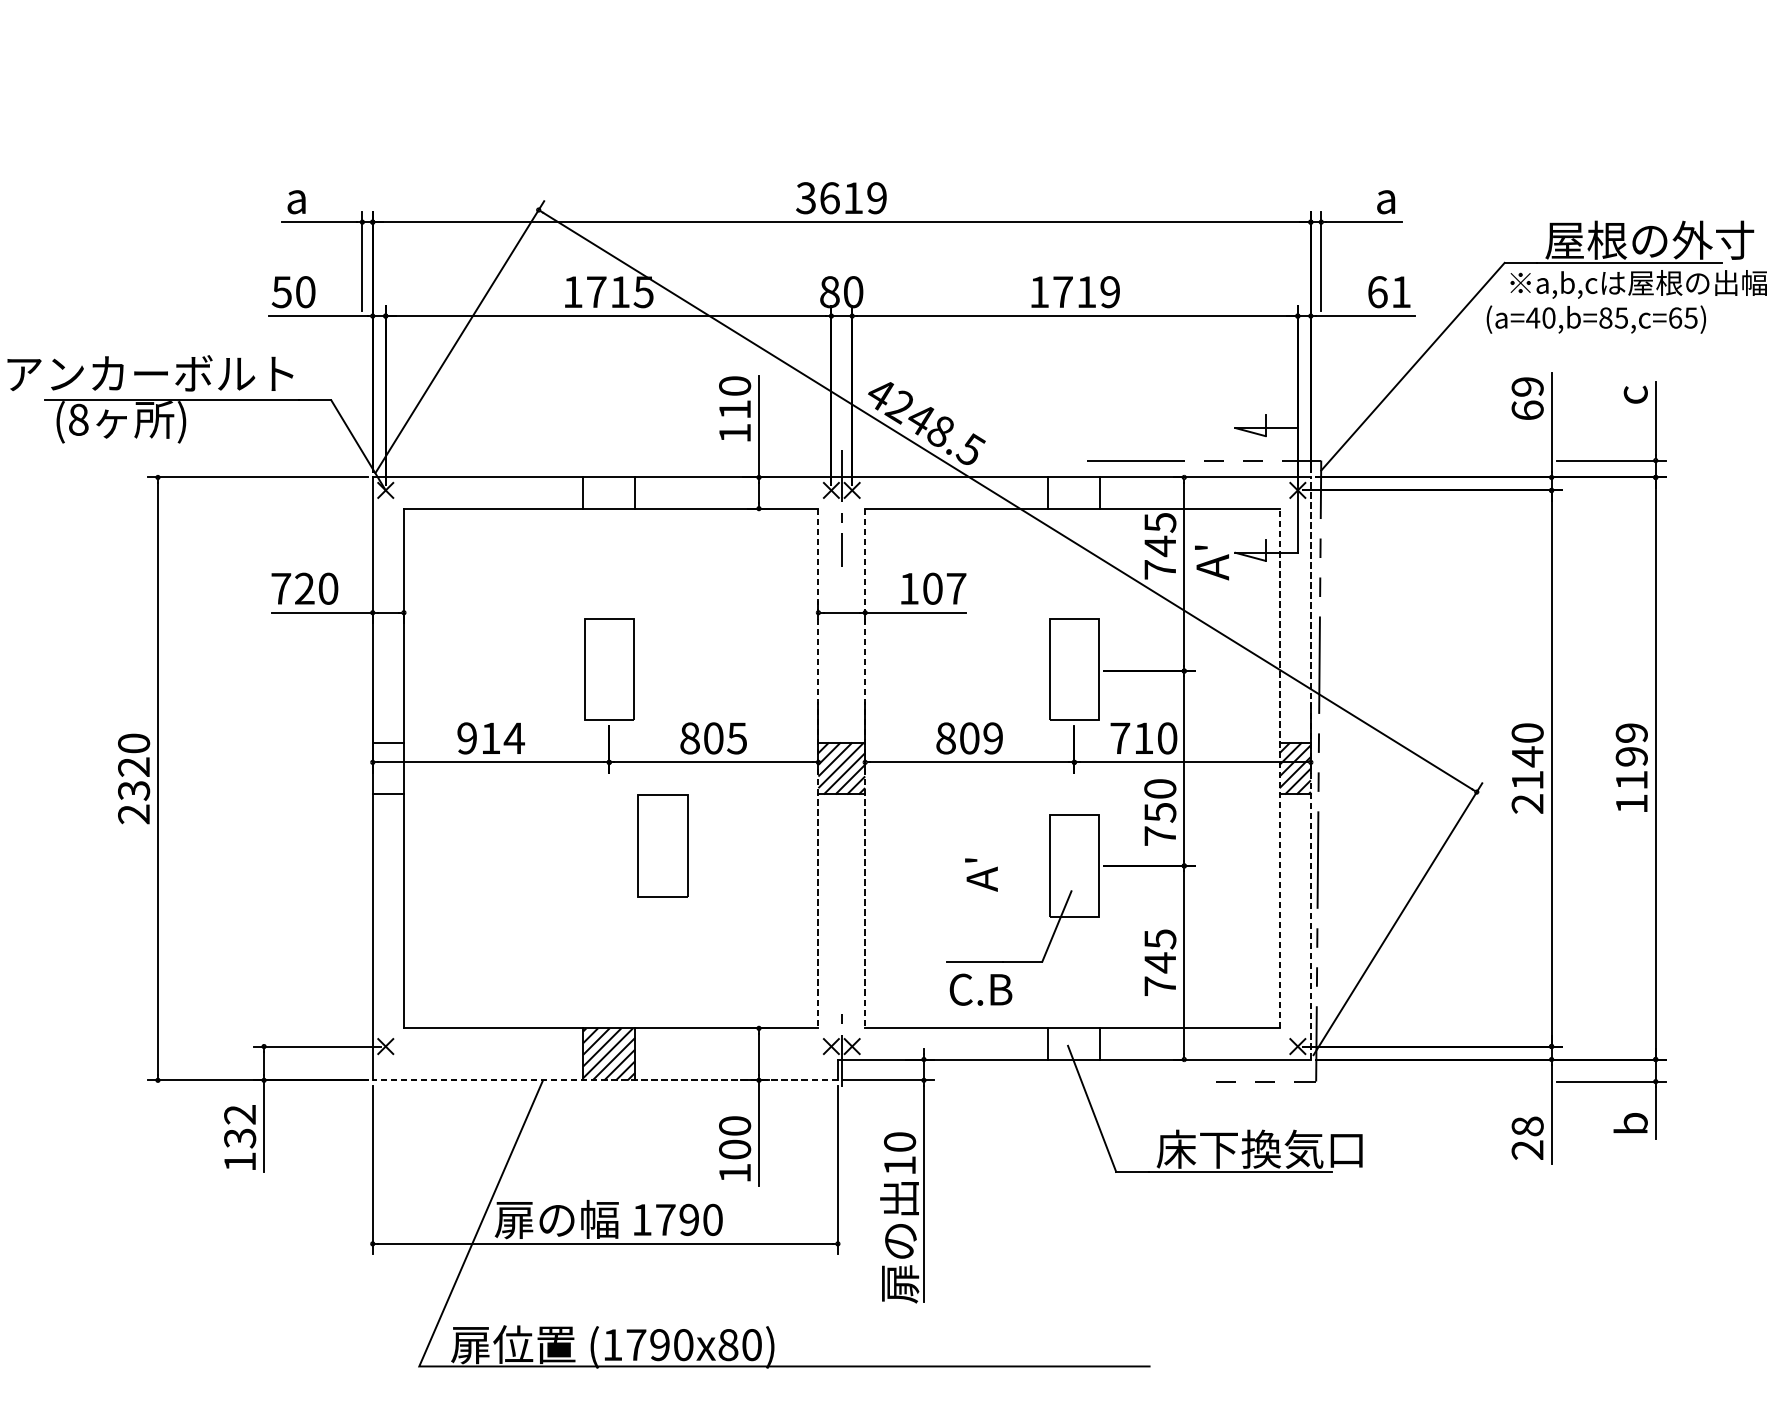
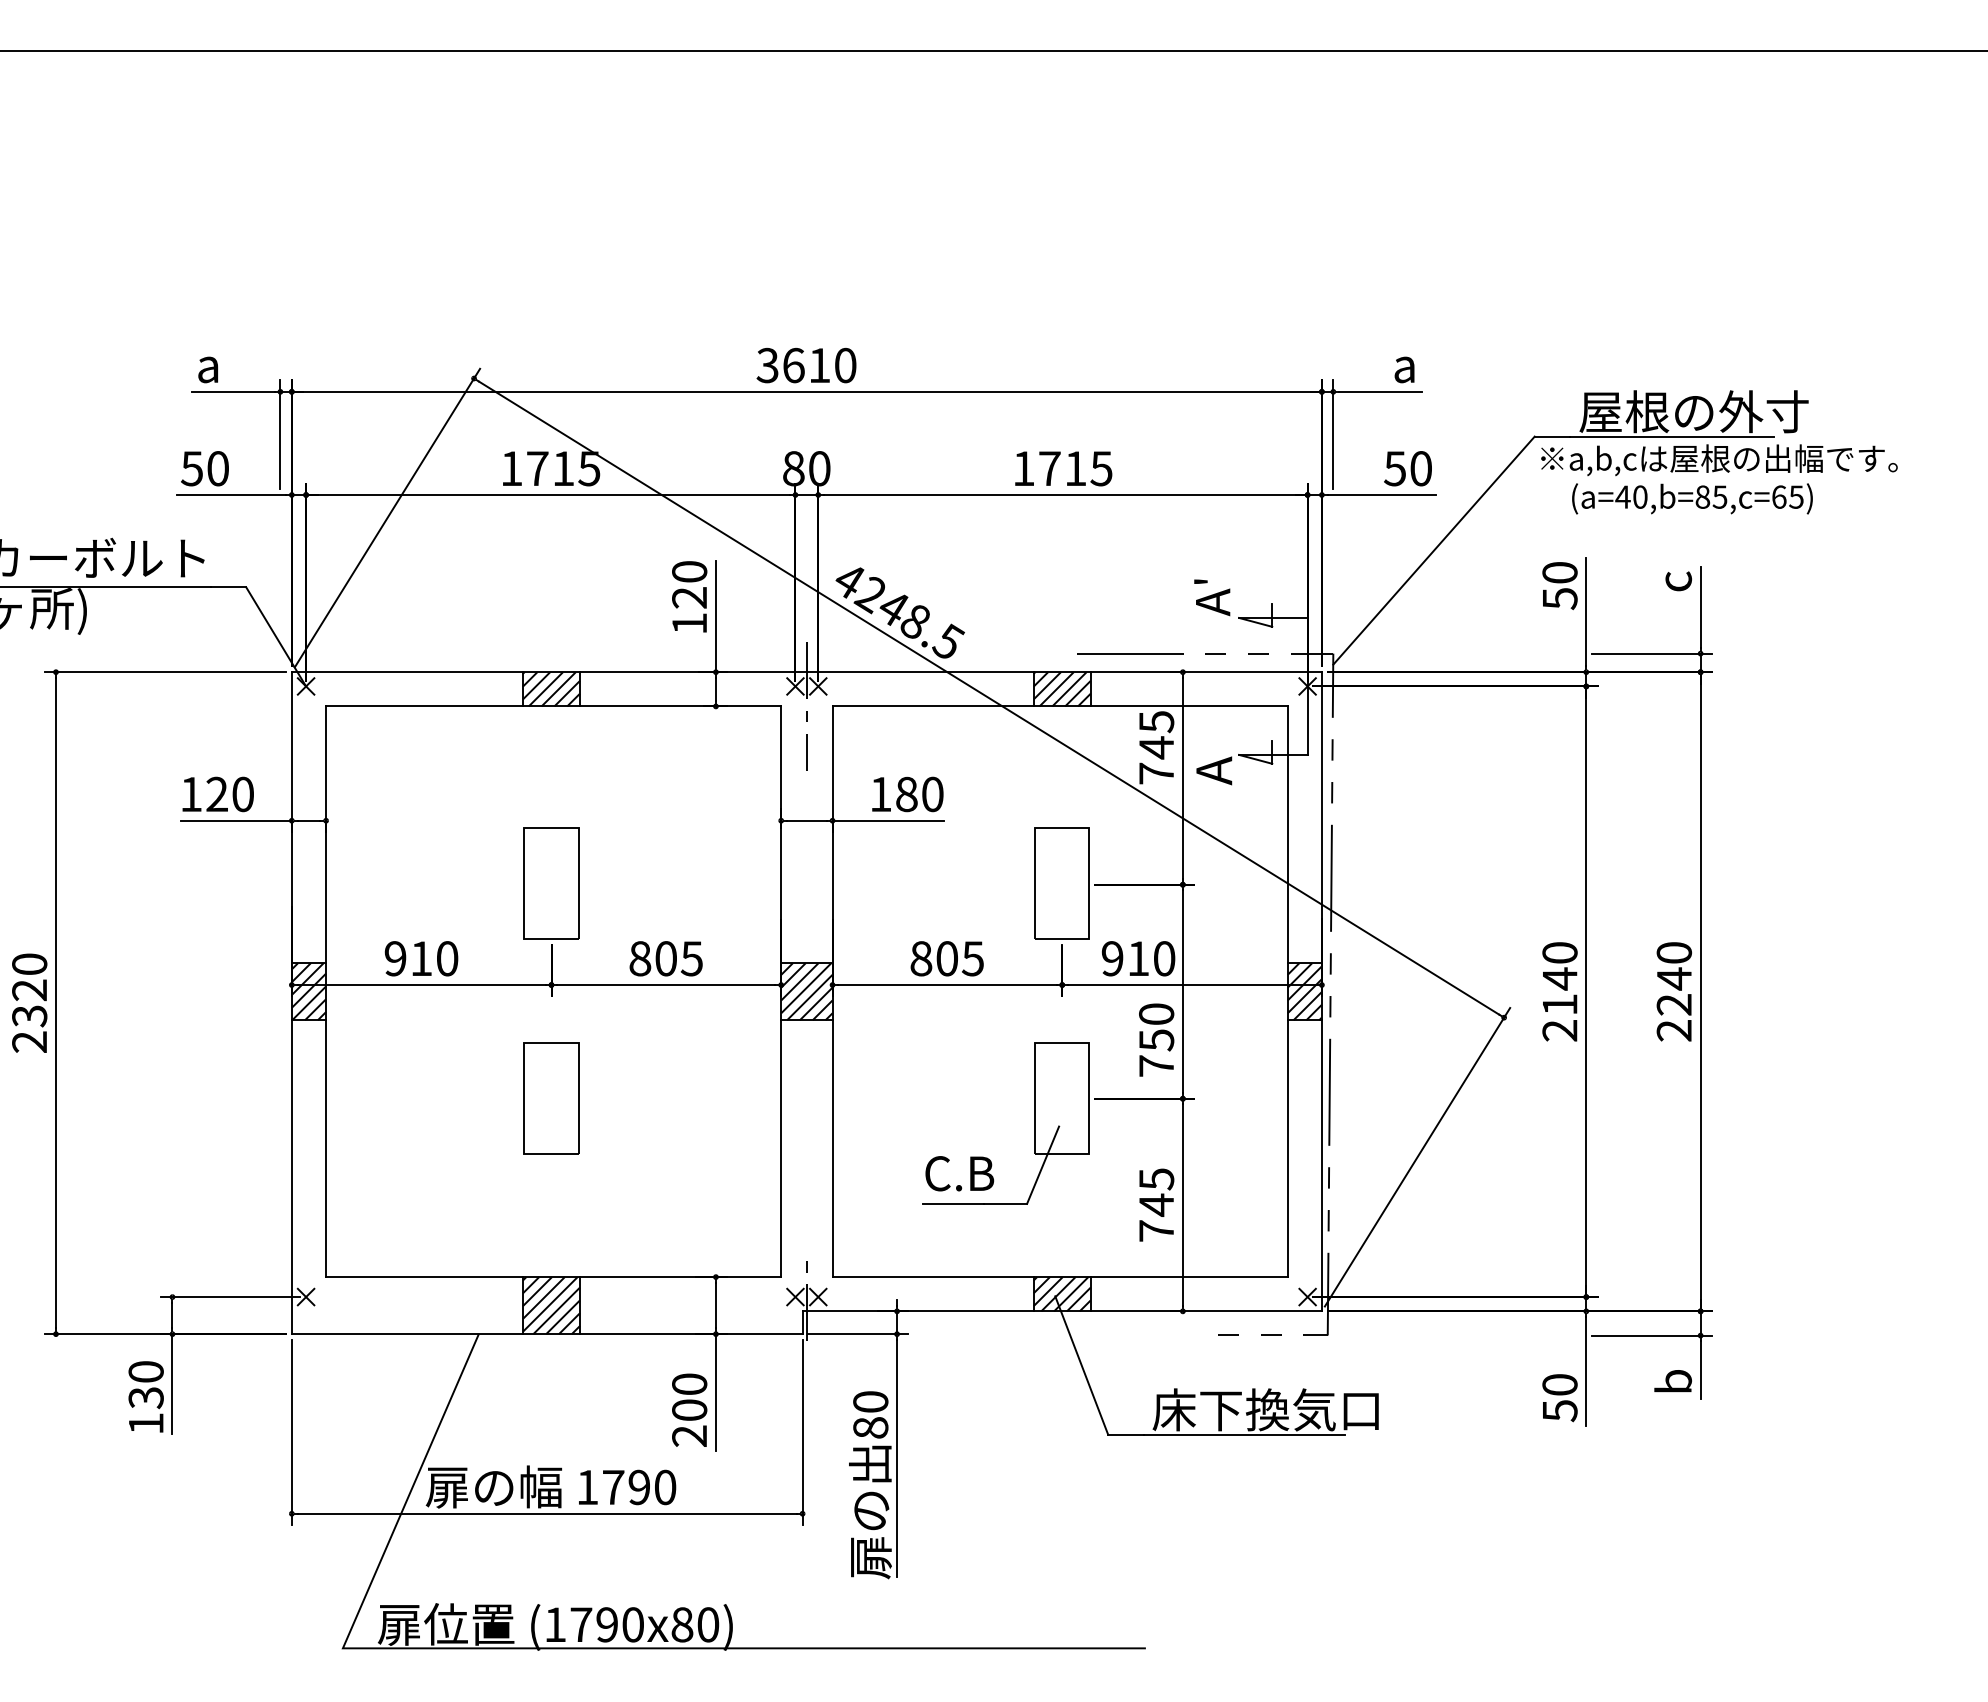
text: (876, 198) -> (845, 365), 3619 -> 3610
text: (1110, 291) -> (1101, 468), 1719 -> 1715
text: (1388, 291) -> (1407, 468), 61 -> 50
text: (1596, 319) -> (1692, 498), moved
text: (1527, 399) -> (1559, 586), 69 -> 50
text: (734, 409) -> (689, 597), 110 -> 120
hatch: (609, 493) -> (551, 689), added
hatch: (1073, 493) -> (1061, 689), added
text: (1201, 547) -> (1201, 749), A' -> A
text: (281, 588) -> (191, 794), 720 -> 120
text: (944, 588) -> (919, 794), 107 -> 180
text: (514, 738) -> (447, 958), 914 -> 910
text: (992, 738) -> (972, 958), 809 -> 805
text: (1120, 738) -> (1112, 958), 710 -> 910
hatch: (387, 768) -> (308, 991), added
line: (1279, 768) -> (1287, 991), dashed -> solid
line: (1310, 768) -> (1321, 991), dashed -> solid
text: (1631, 768) -> (1674, 991), 1199 -> 2240
line: (818, 769) -> (781, 992), dashed -> solid
line: (865, 769) -> (832, 992), dashed -> solid
part: (662, 845) -> (551, 1098), moved
text: (981, 874) -> (1212, 597), moved
text: (980, 989) -> (959, 1173), moved
hatch: (1073, 1044) -> (1061, 1294), added
line: (604, 1080) -> (546, 1334), dashed -> solid
text: (239, 1114) -> (145, 1371), 132 -> 130
text: (1527, 1138) -> (1559, 1398), 28 -> 50
text: (899, 1165) -> (870, 1427), 10 -> 80
text: (734, 1172) -> (689, 1435), 100 -> 200

